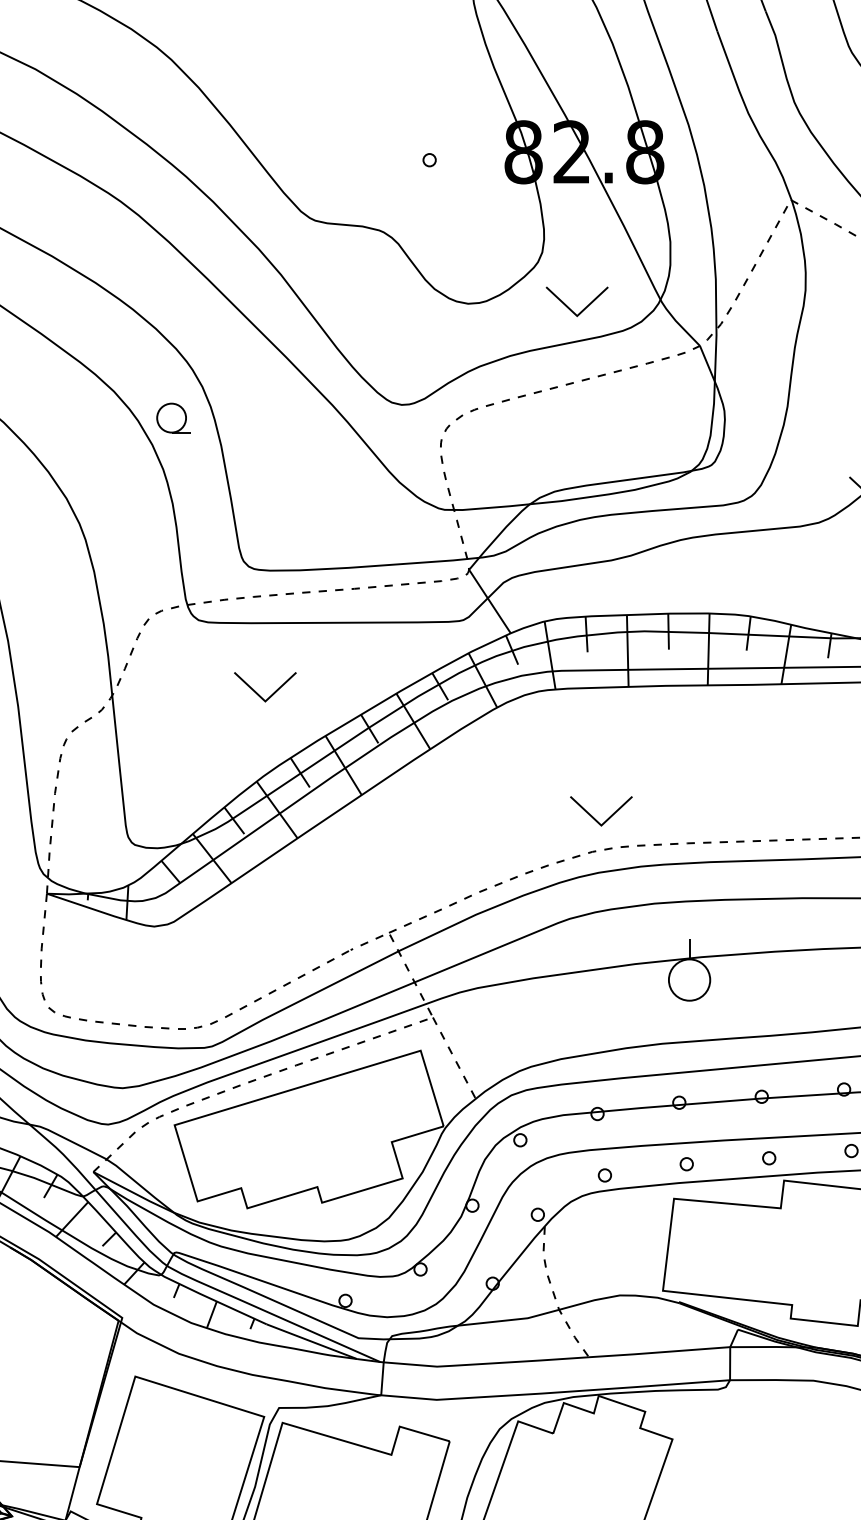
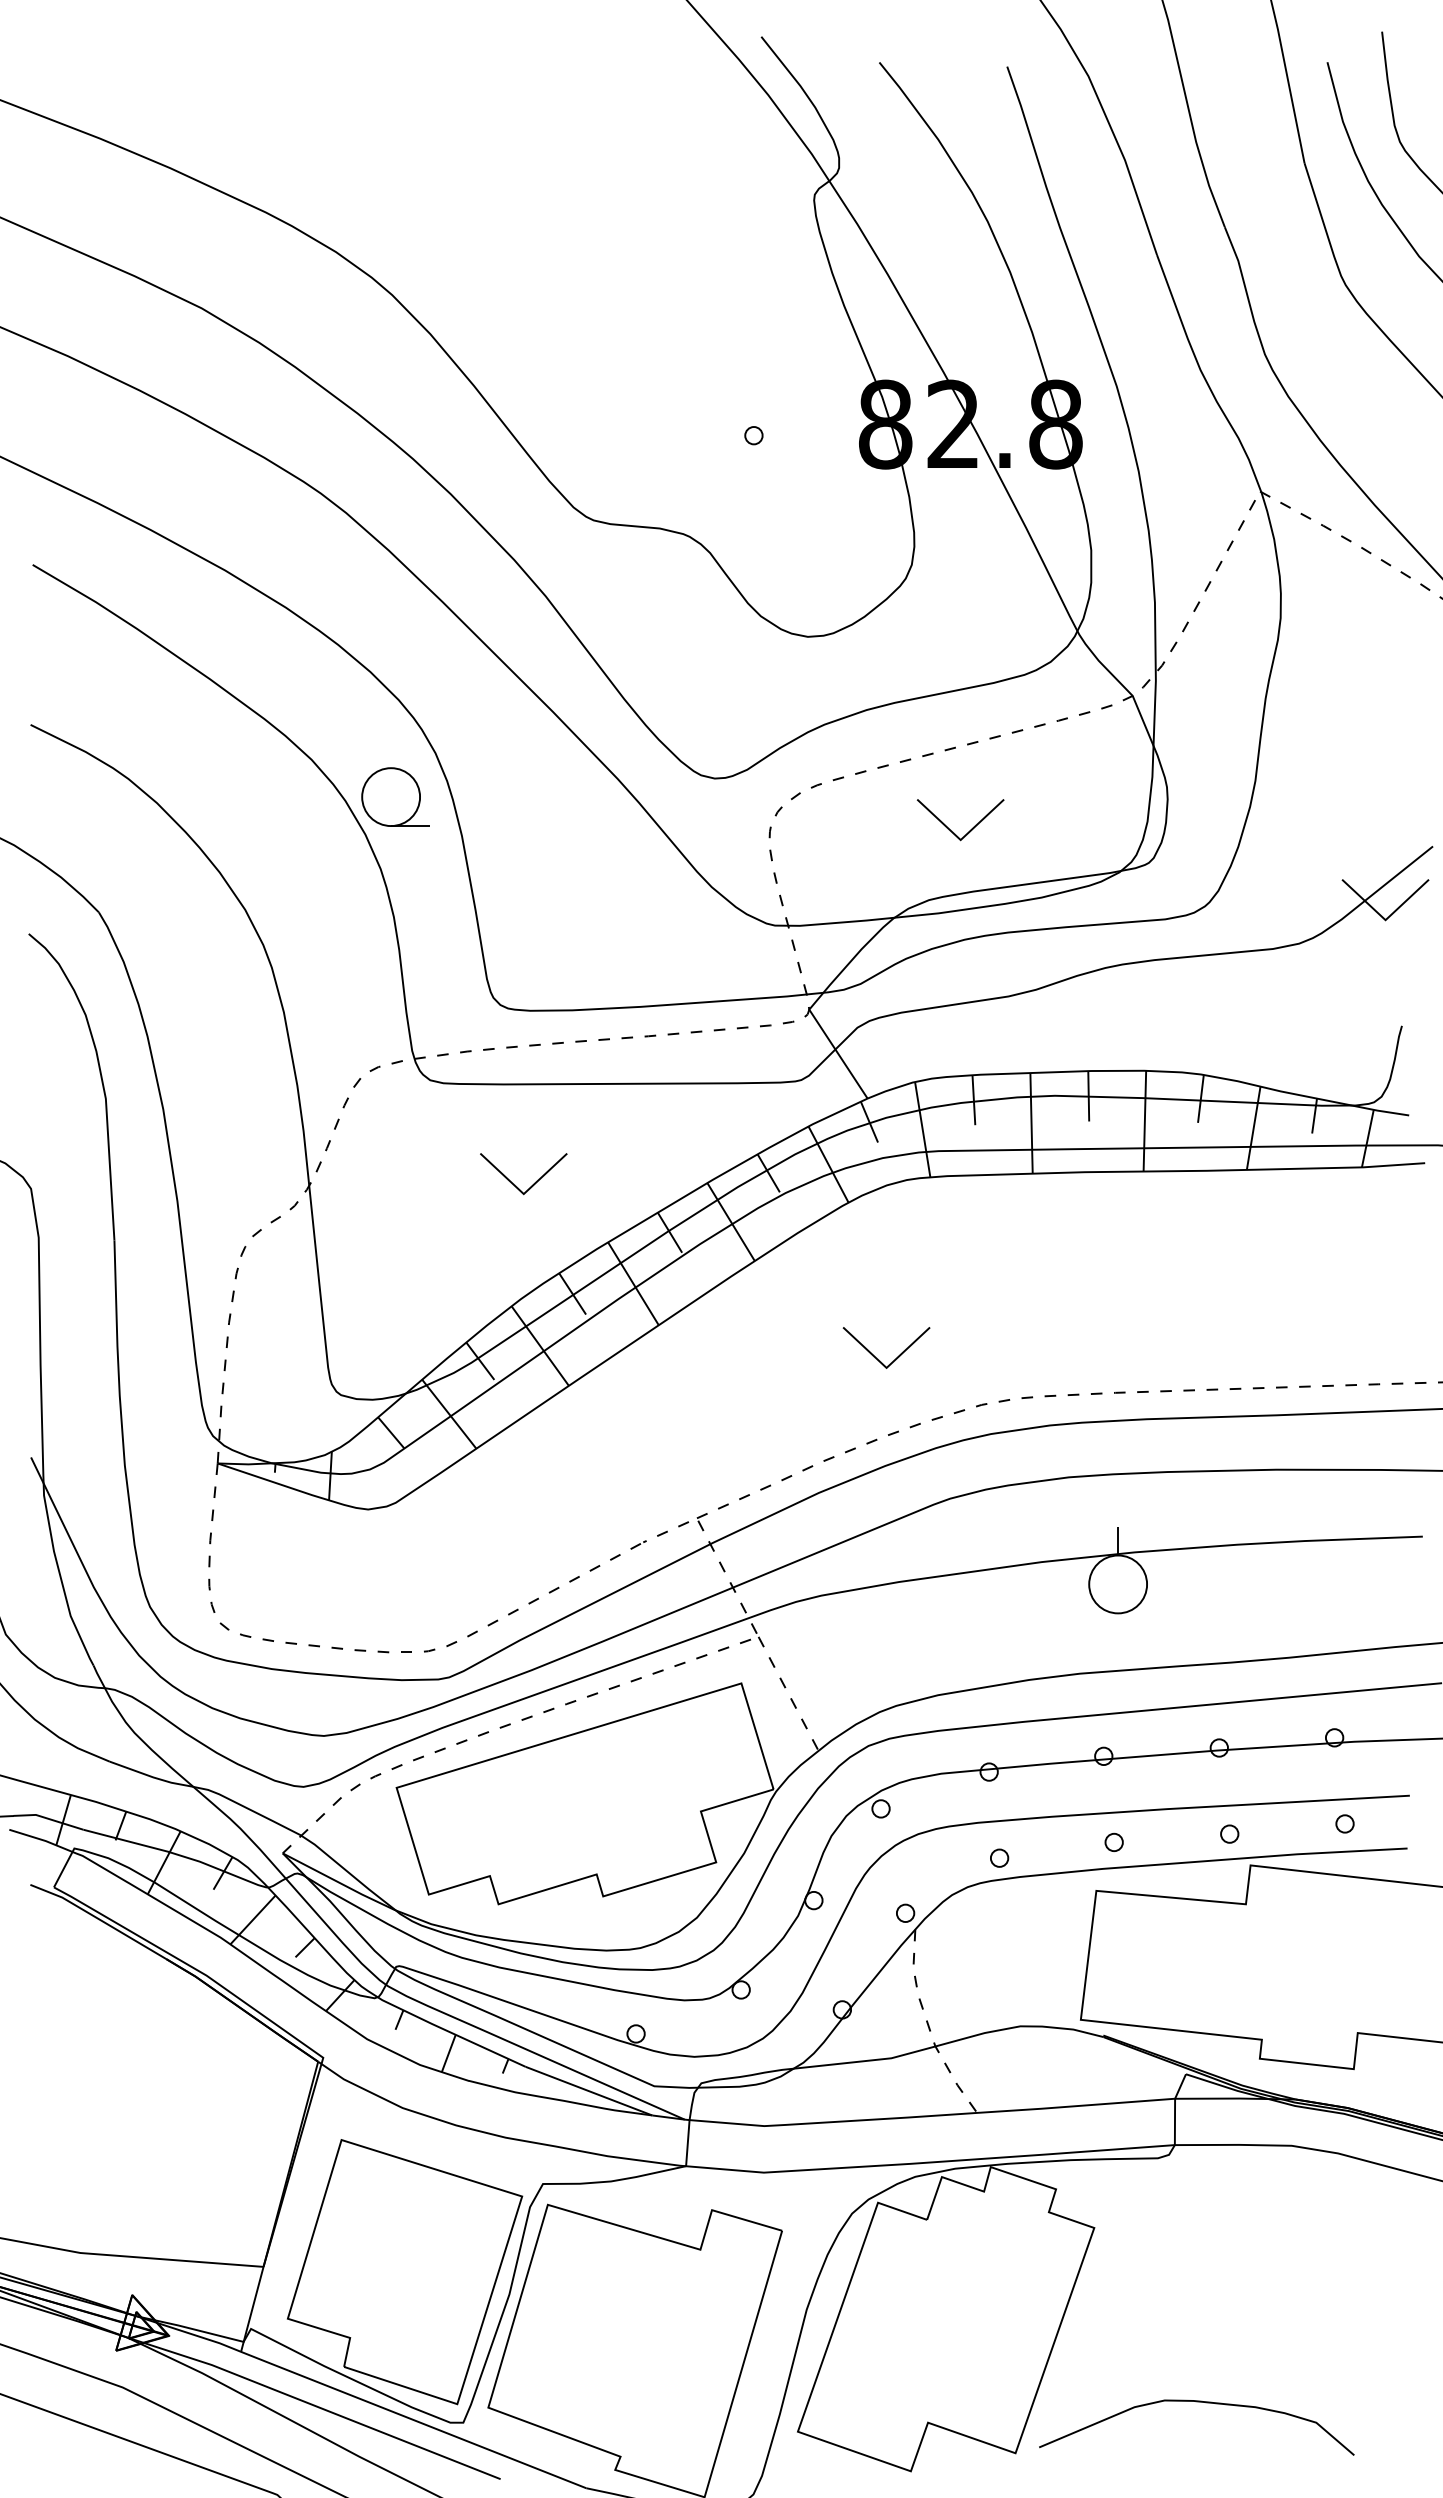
part: (572, 310) -> (954, 832), moved
part: (173, 417) -> (395, 796), size x1.43
part: (594, 818) -> (876, 1357), moved

